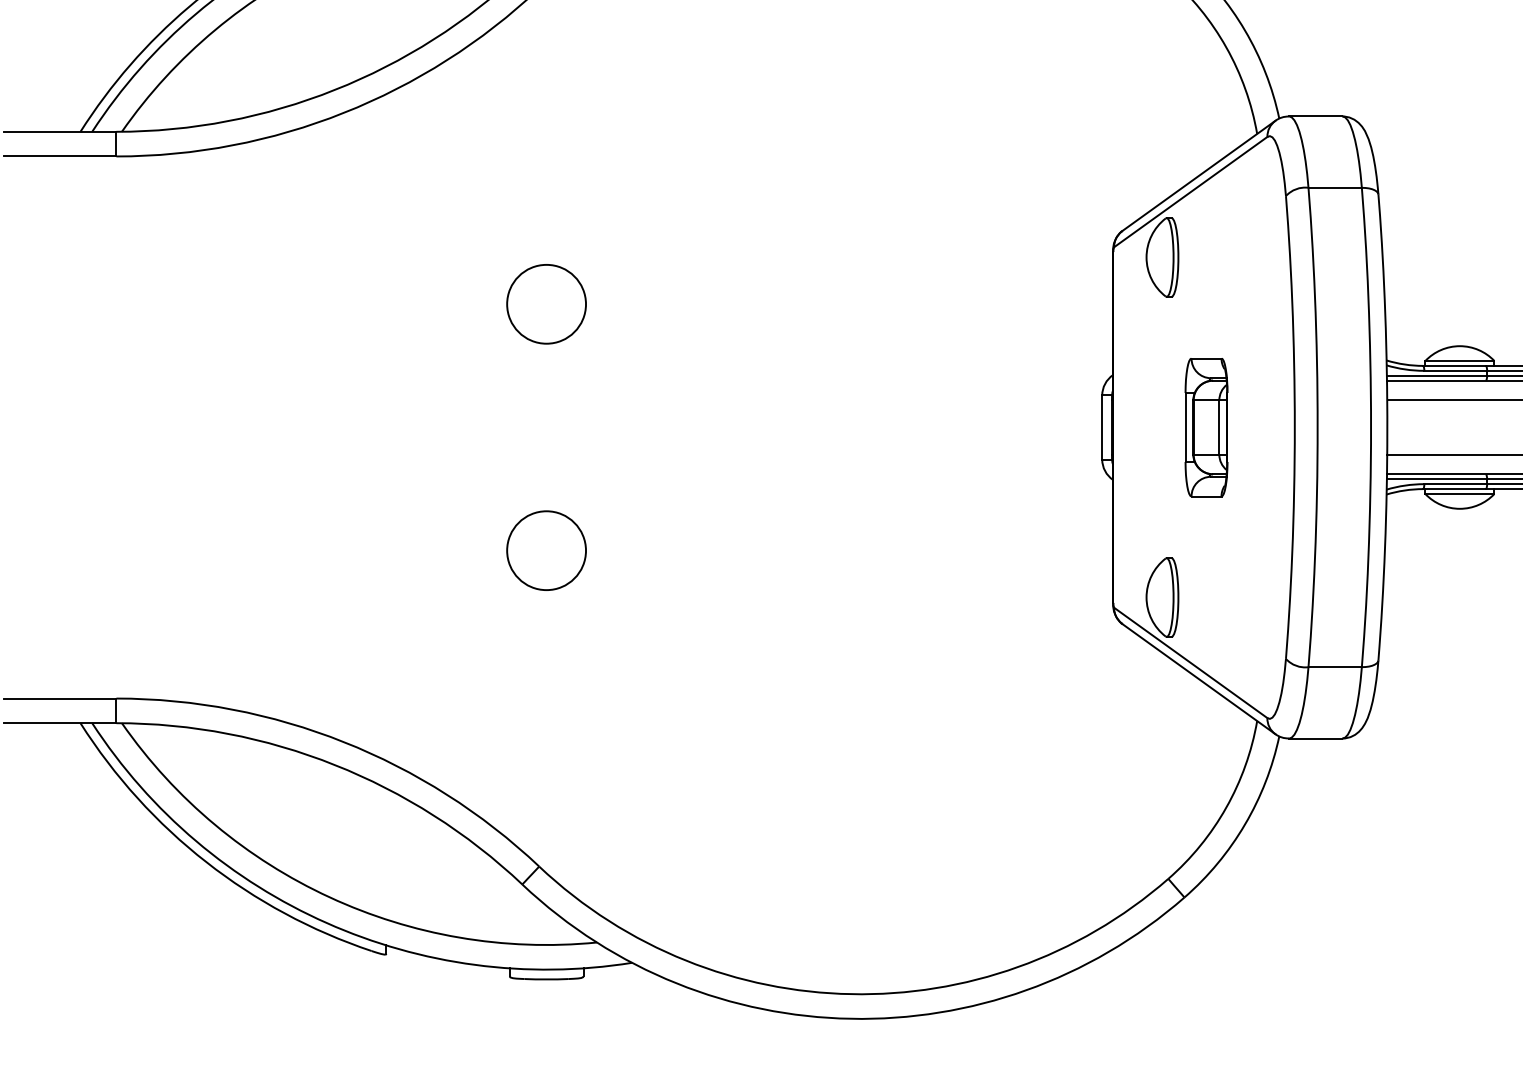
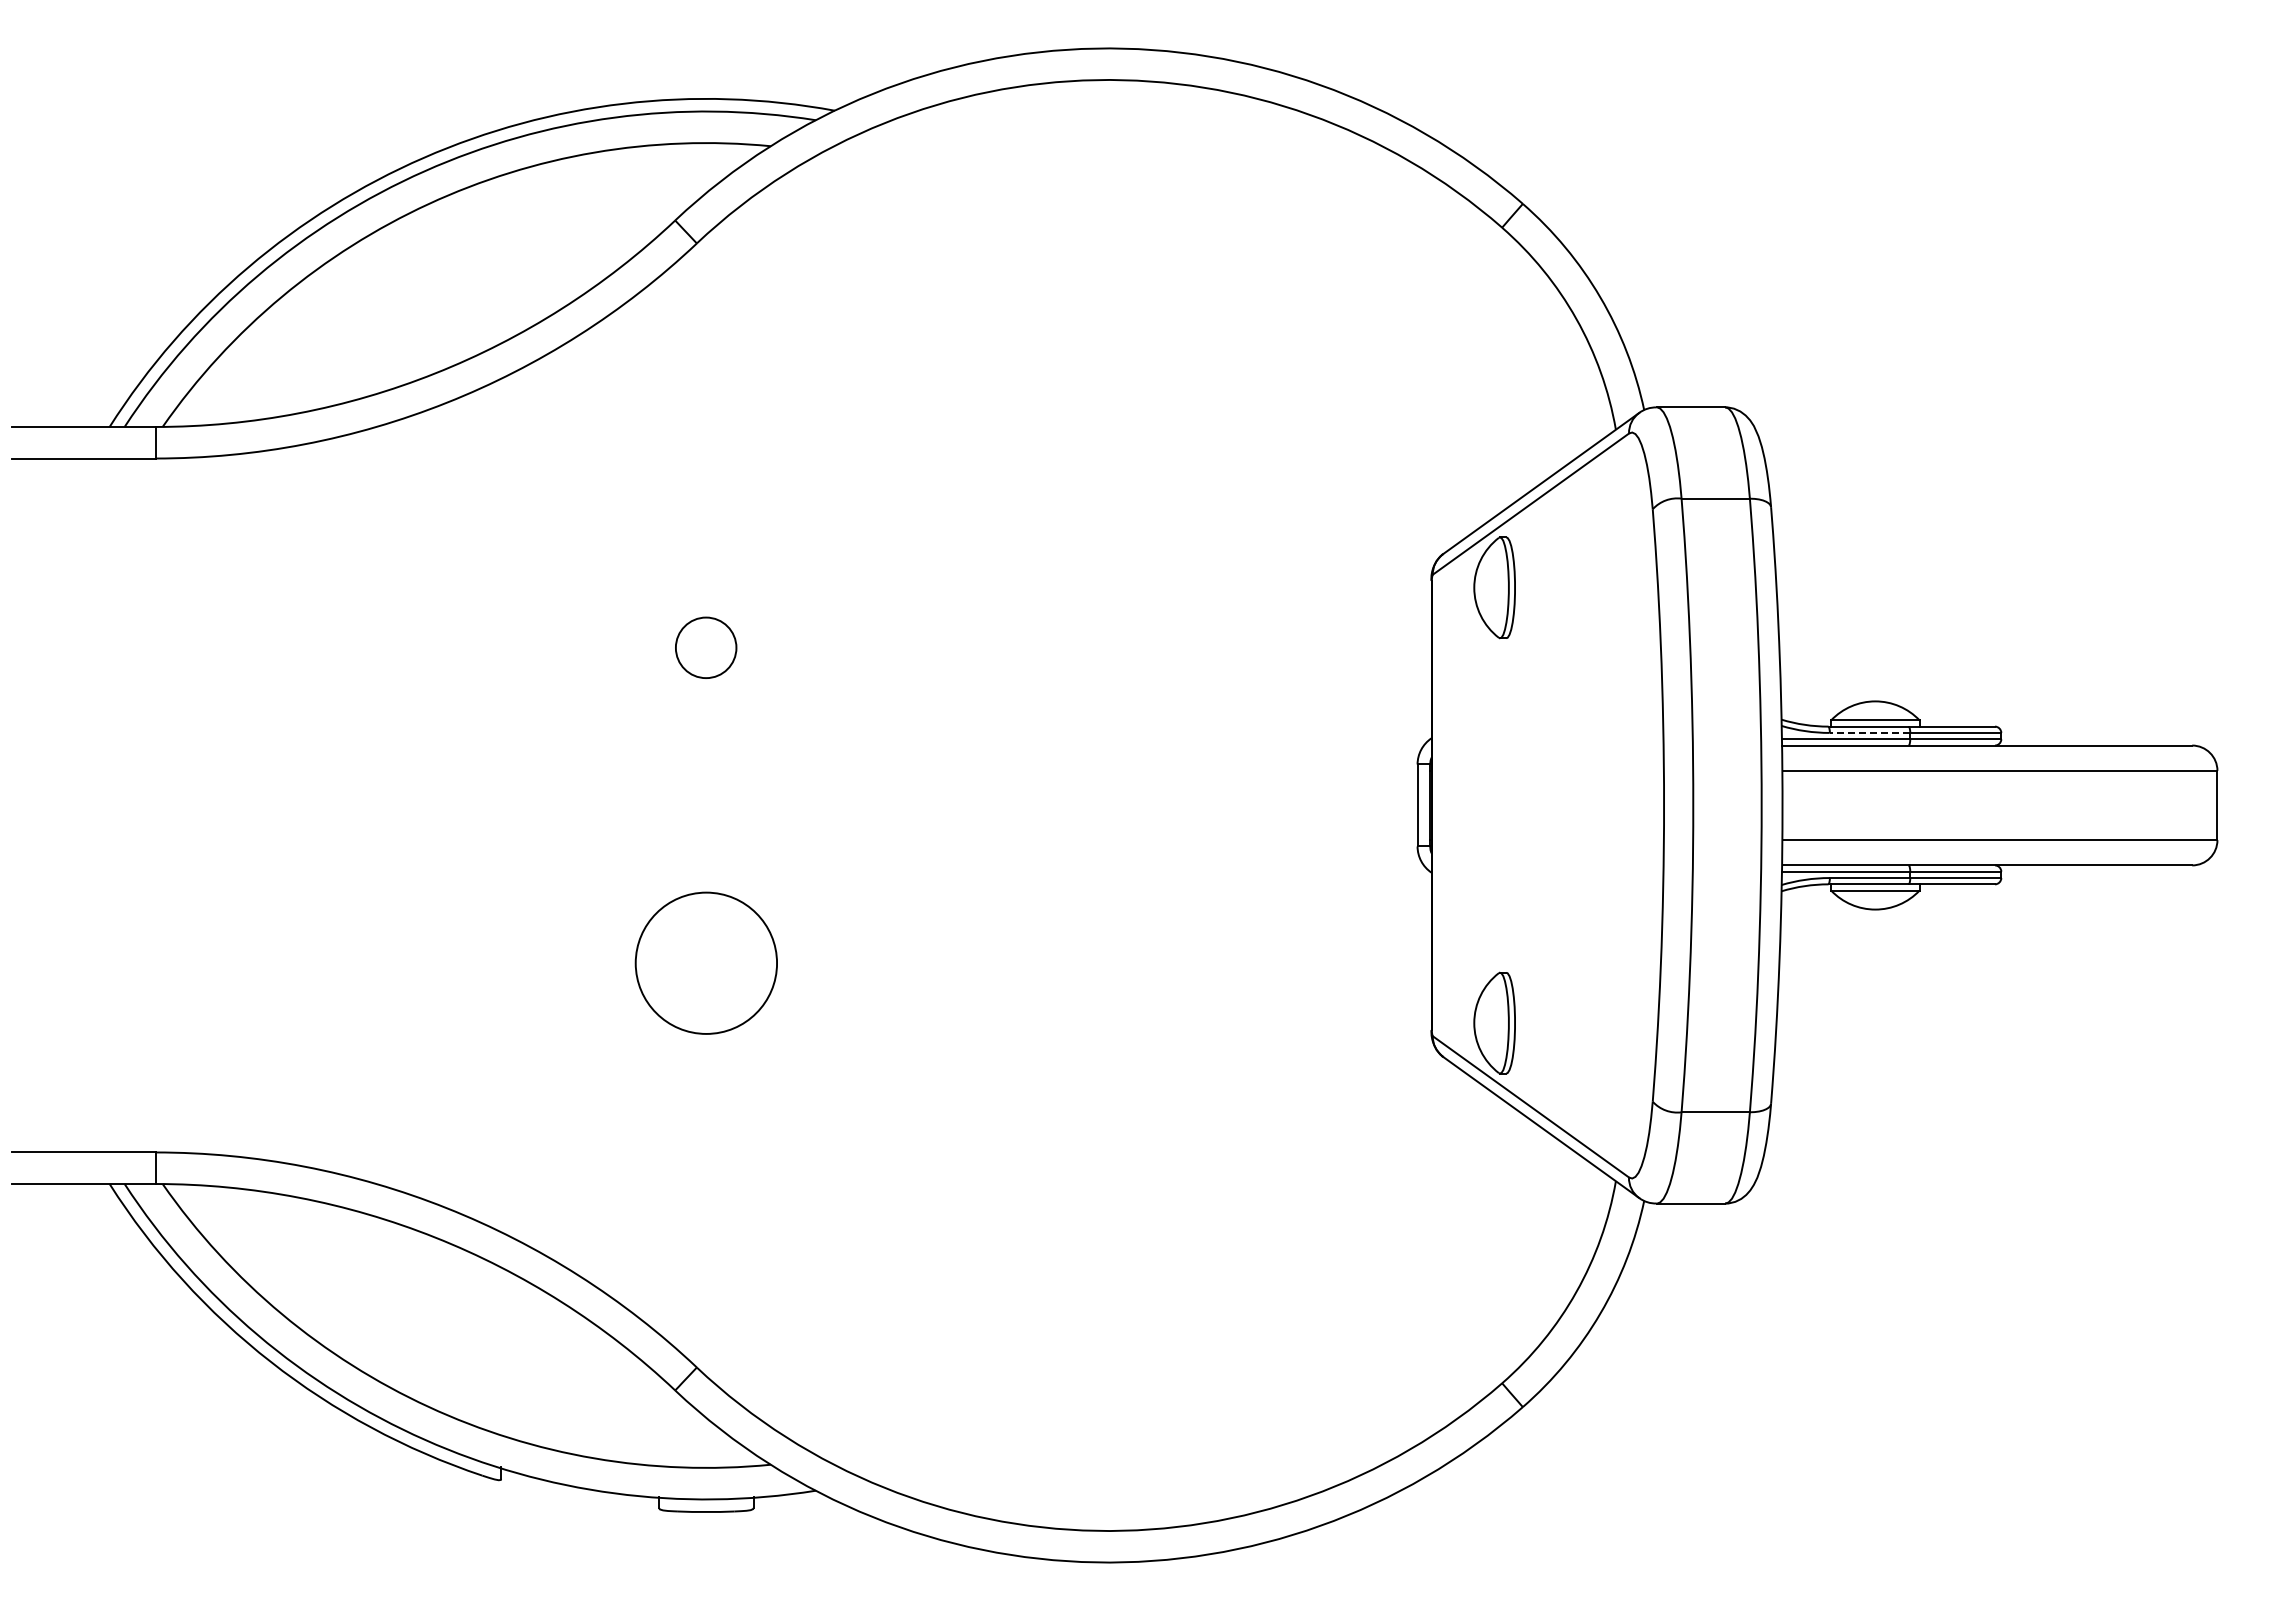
circle: (545, 304) -> (705, 647), size x0.6
line: (1455, 370) -> (1869, 732), solid -> dashed
part: (1206, 427) -> (1550, 805), removed
circle: (545, 550) -> (705, 962), size x1.4

